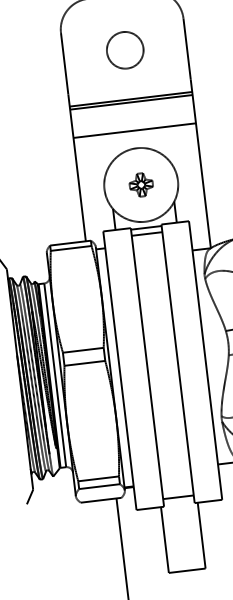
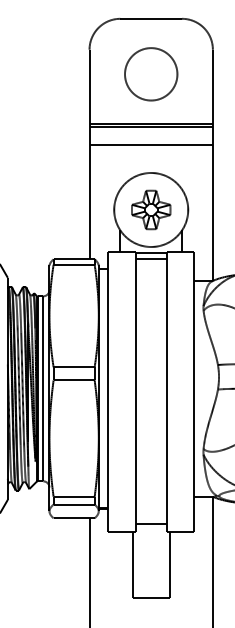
circle: (125, 50) -> (151, 74), size x1.43
line: (134, 130) -> (150, 145), moved
part: (141, 184) -> (151, 209), size x1.67

